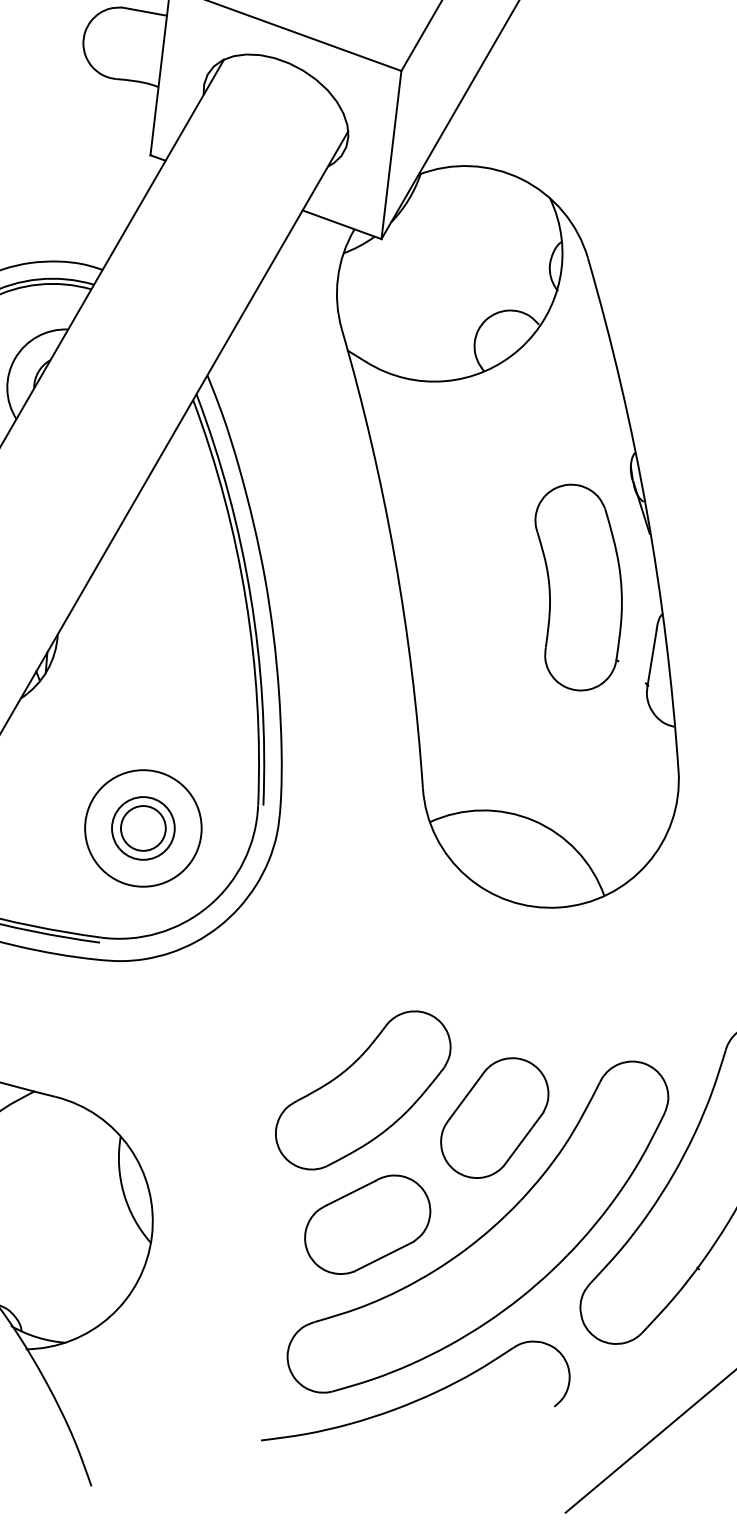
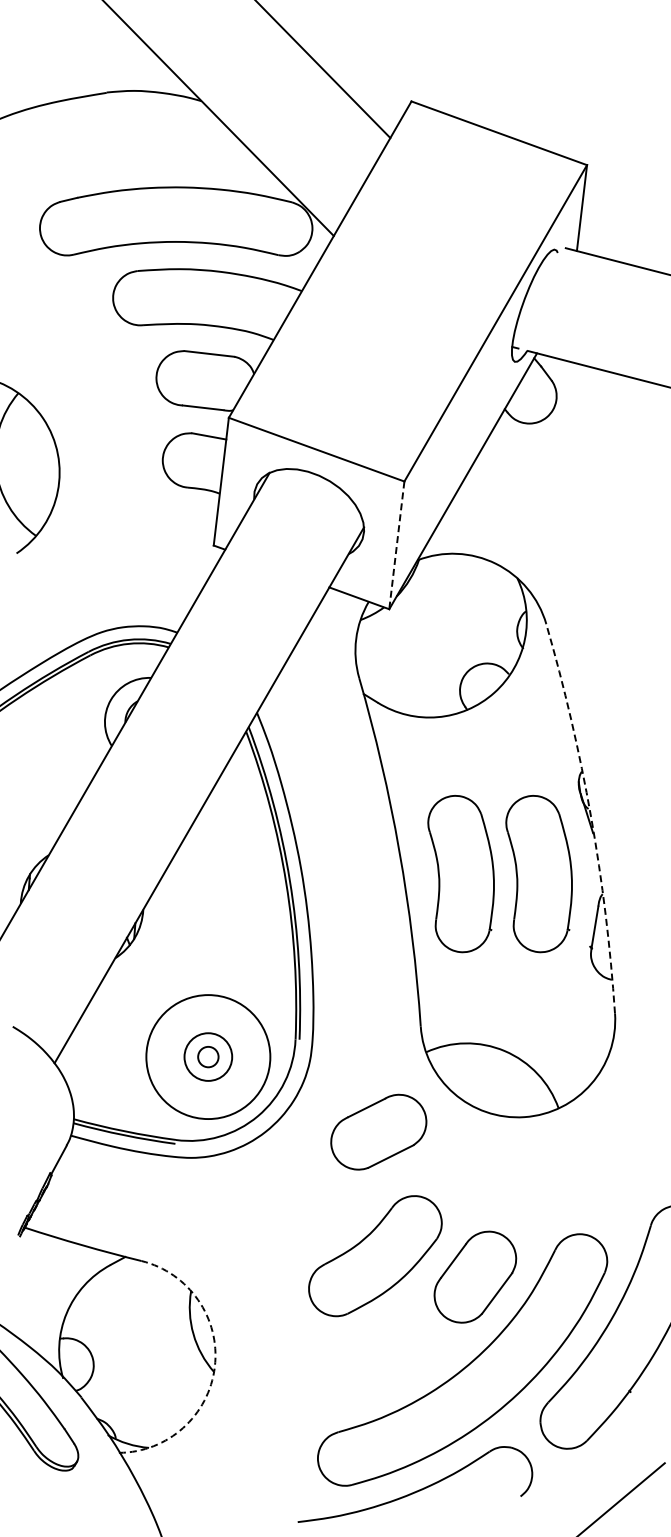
line: (390, 155) -> (396, 545), solid -> dashed
arc: (647, 511) -> (591, 816), solid -> dashed
part: (475, 588) -> (460, 874), added
circle: (143, 827) -> (208, 1056), size x1.4
circle: (143, 829) -> (208, 1057), size x0.6
part: (367, 1223) -> (378, 1131), moved
arc: (151, 1235) -> (214, 1366), solid -> dashed

